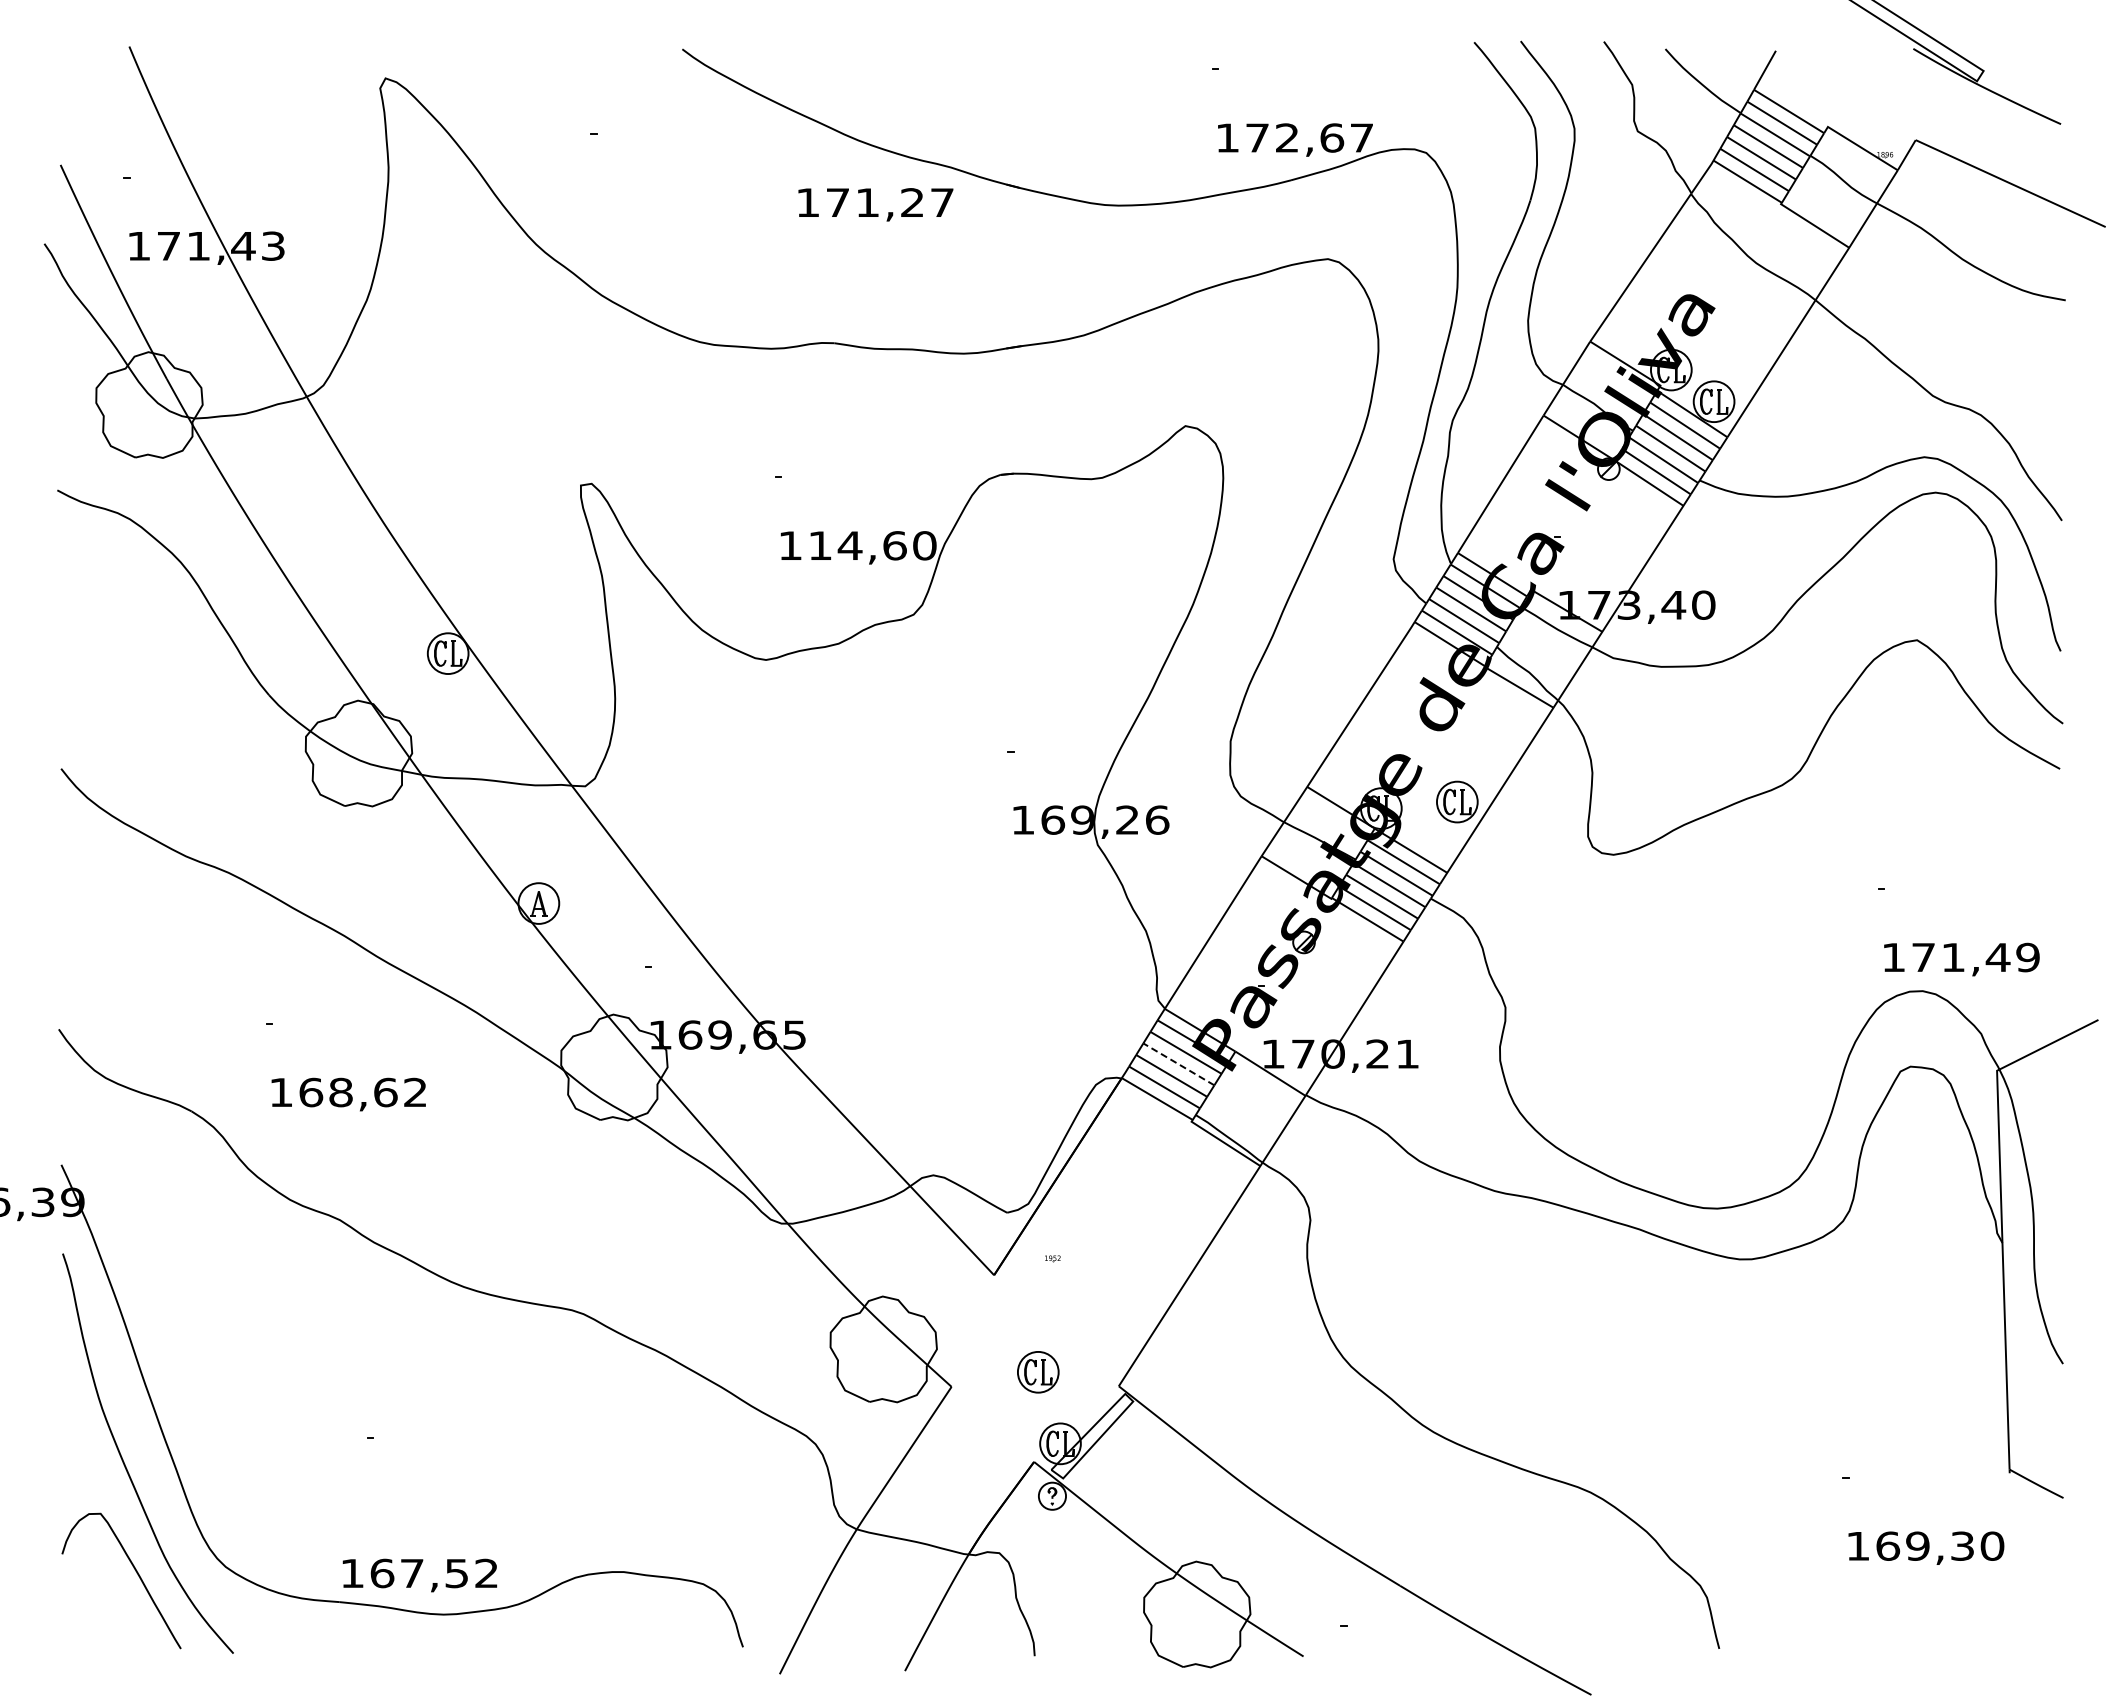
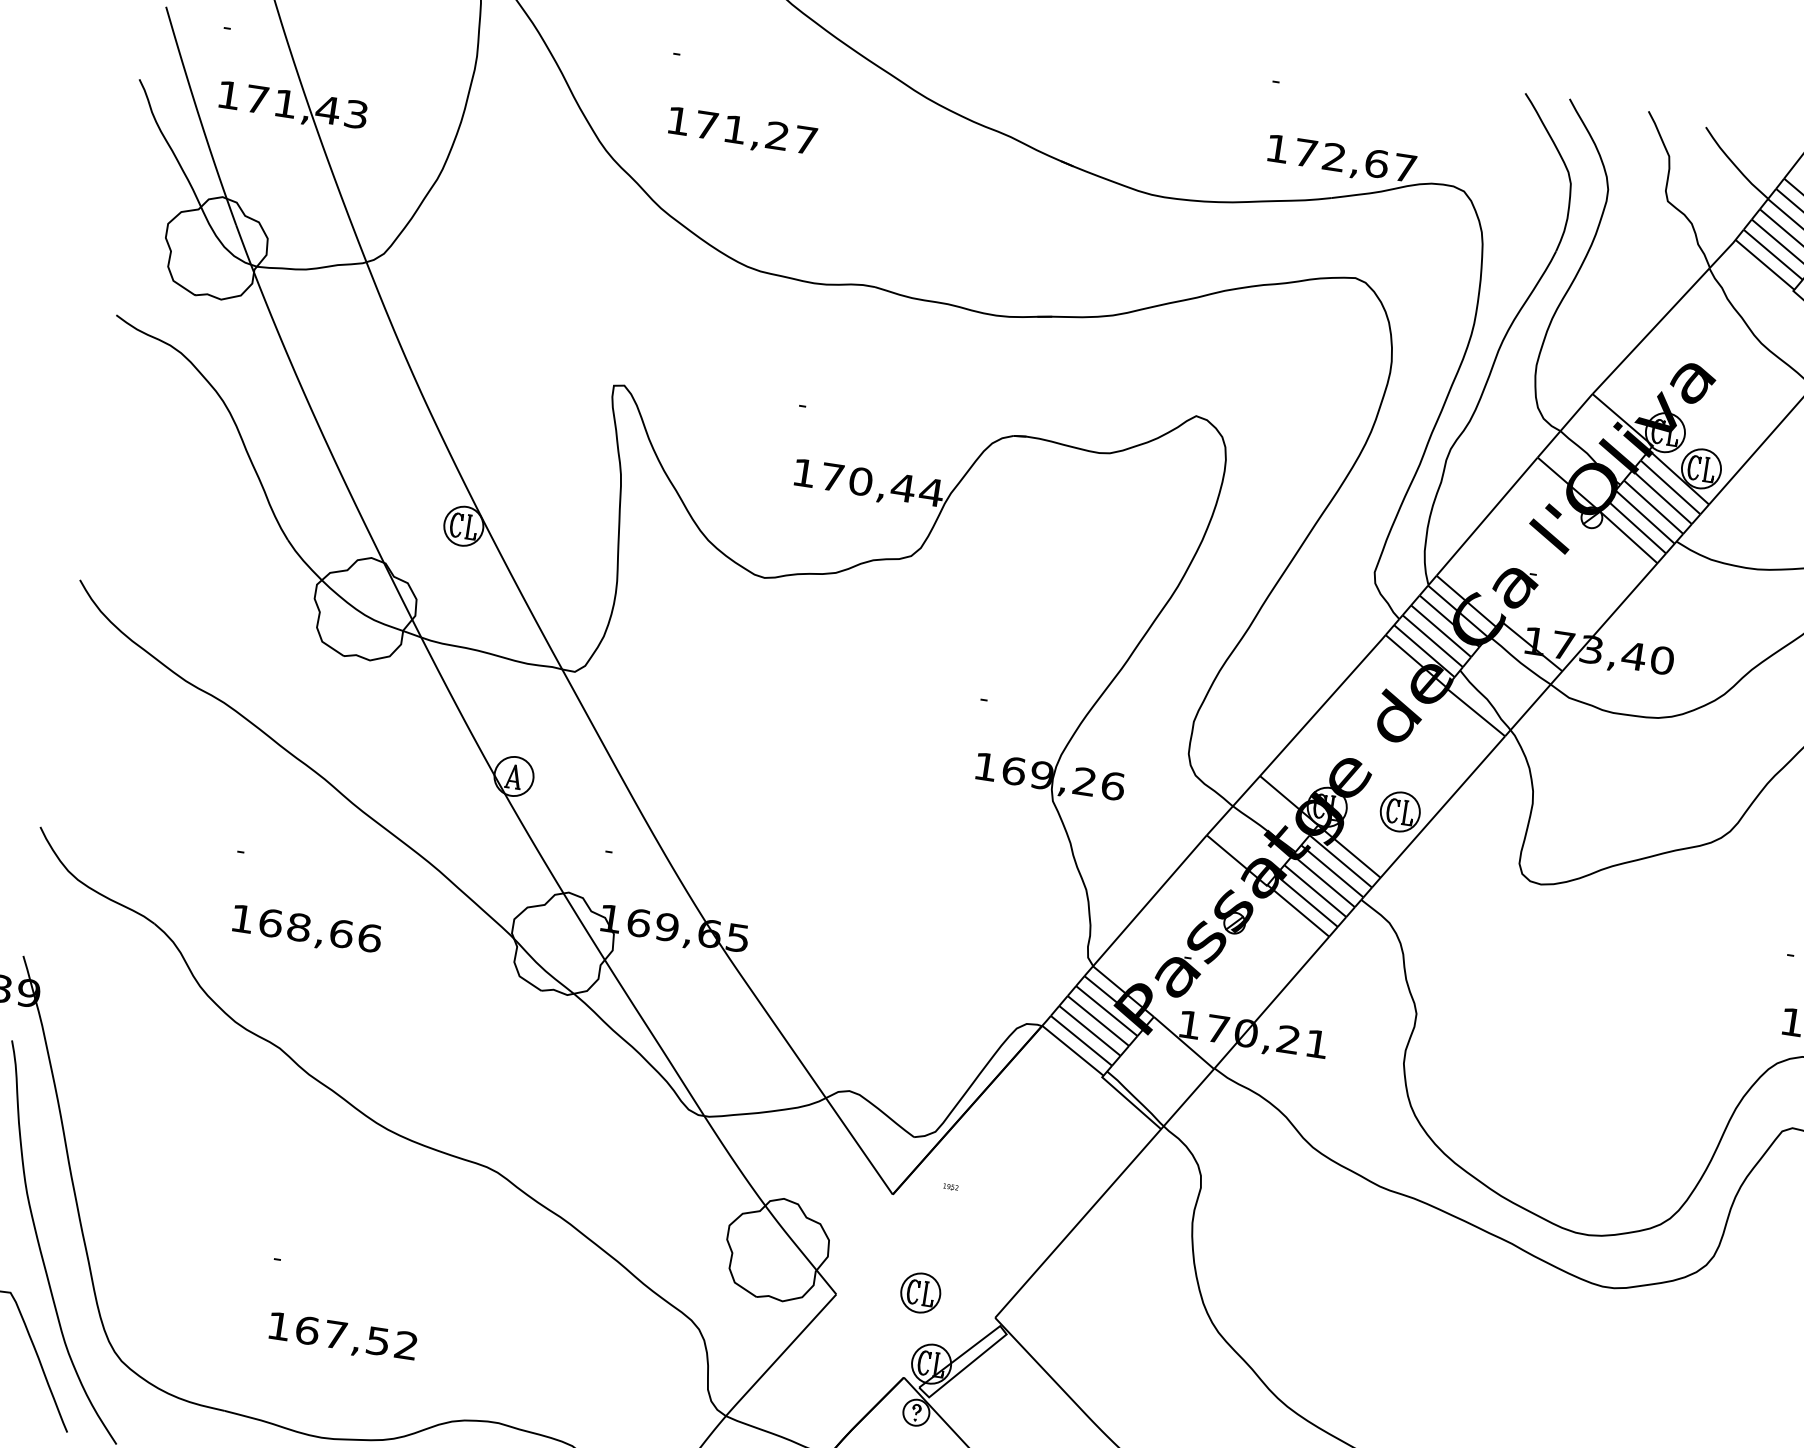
text: (875, 204) -> (742, 132), moved
text: (873, 545) -> (883, 484), 114,60 -> 170,44
line: (1178, 1064) -> (1098, 1021), dashed -> solid
text: (415, 1092) -> (369, 938), 168,62 -> 168,66
text: (419, 1575) -> (342, 1337), moved

